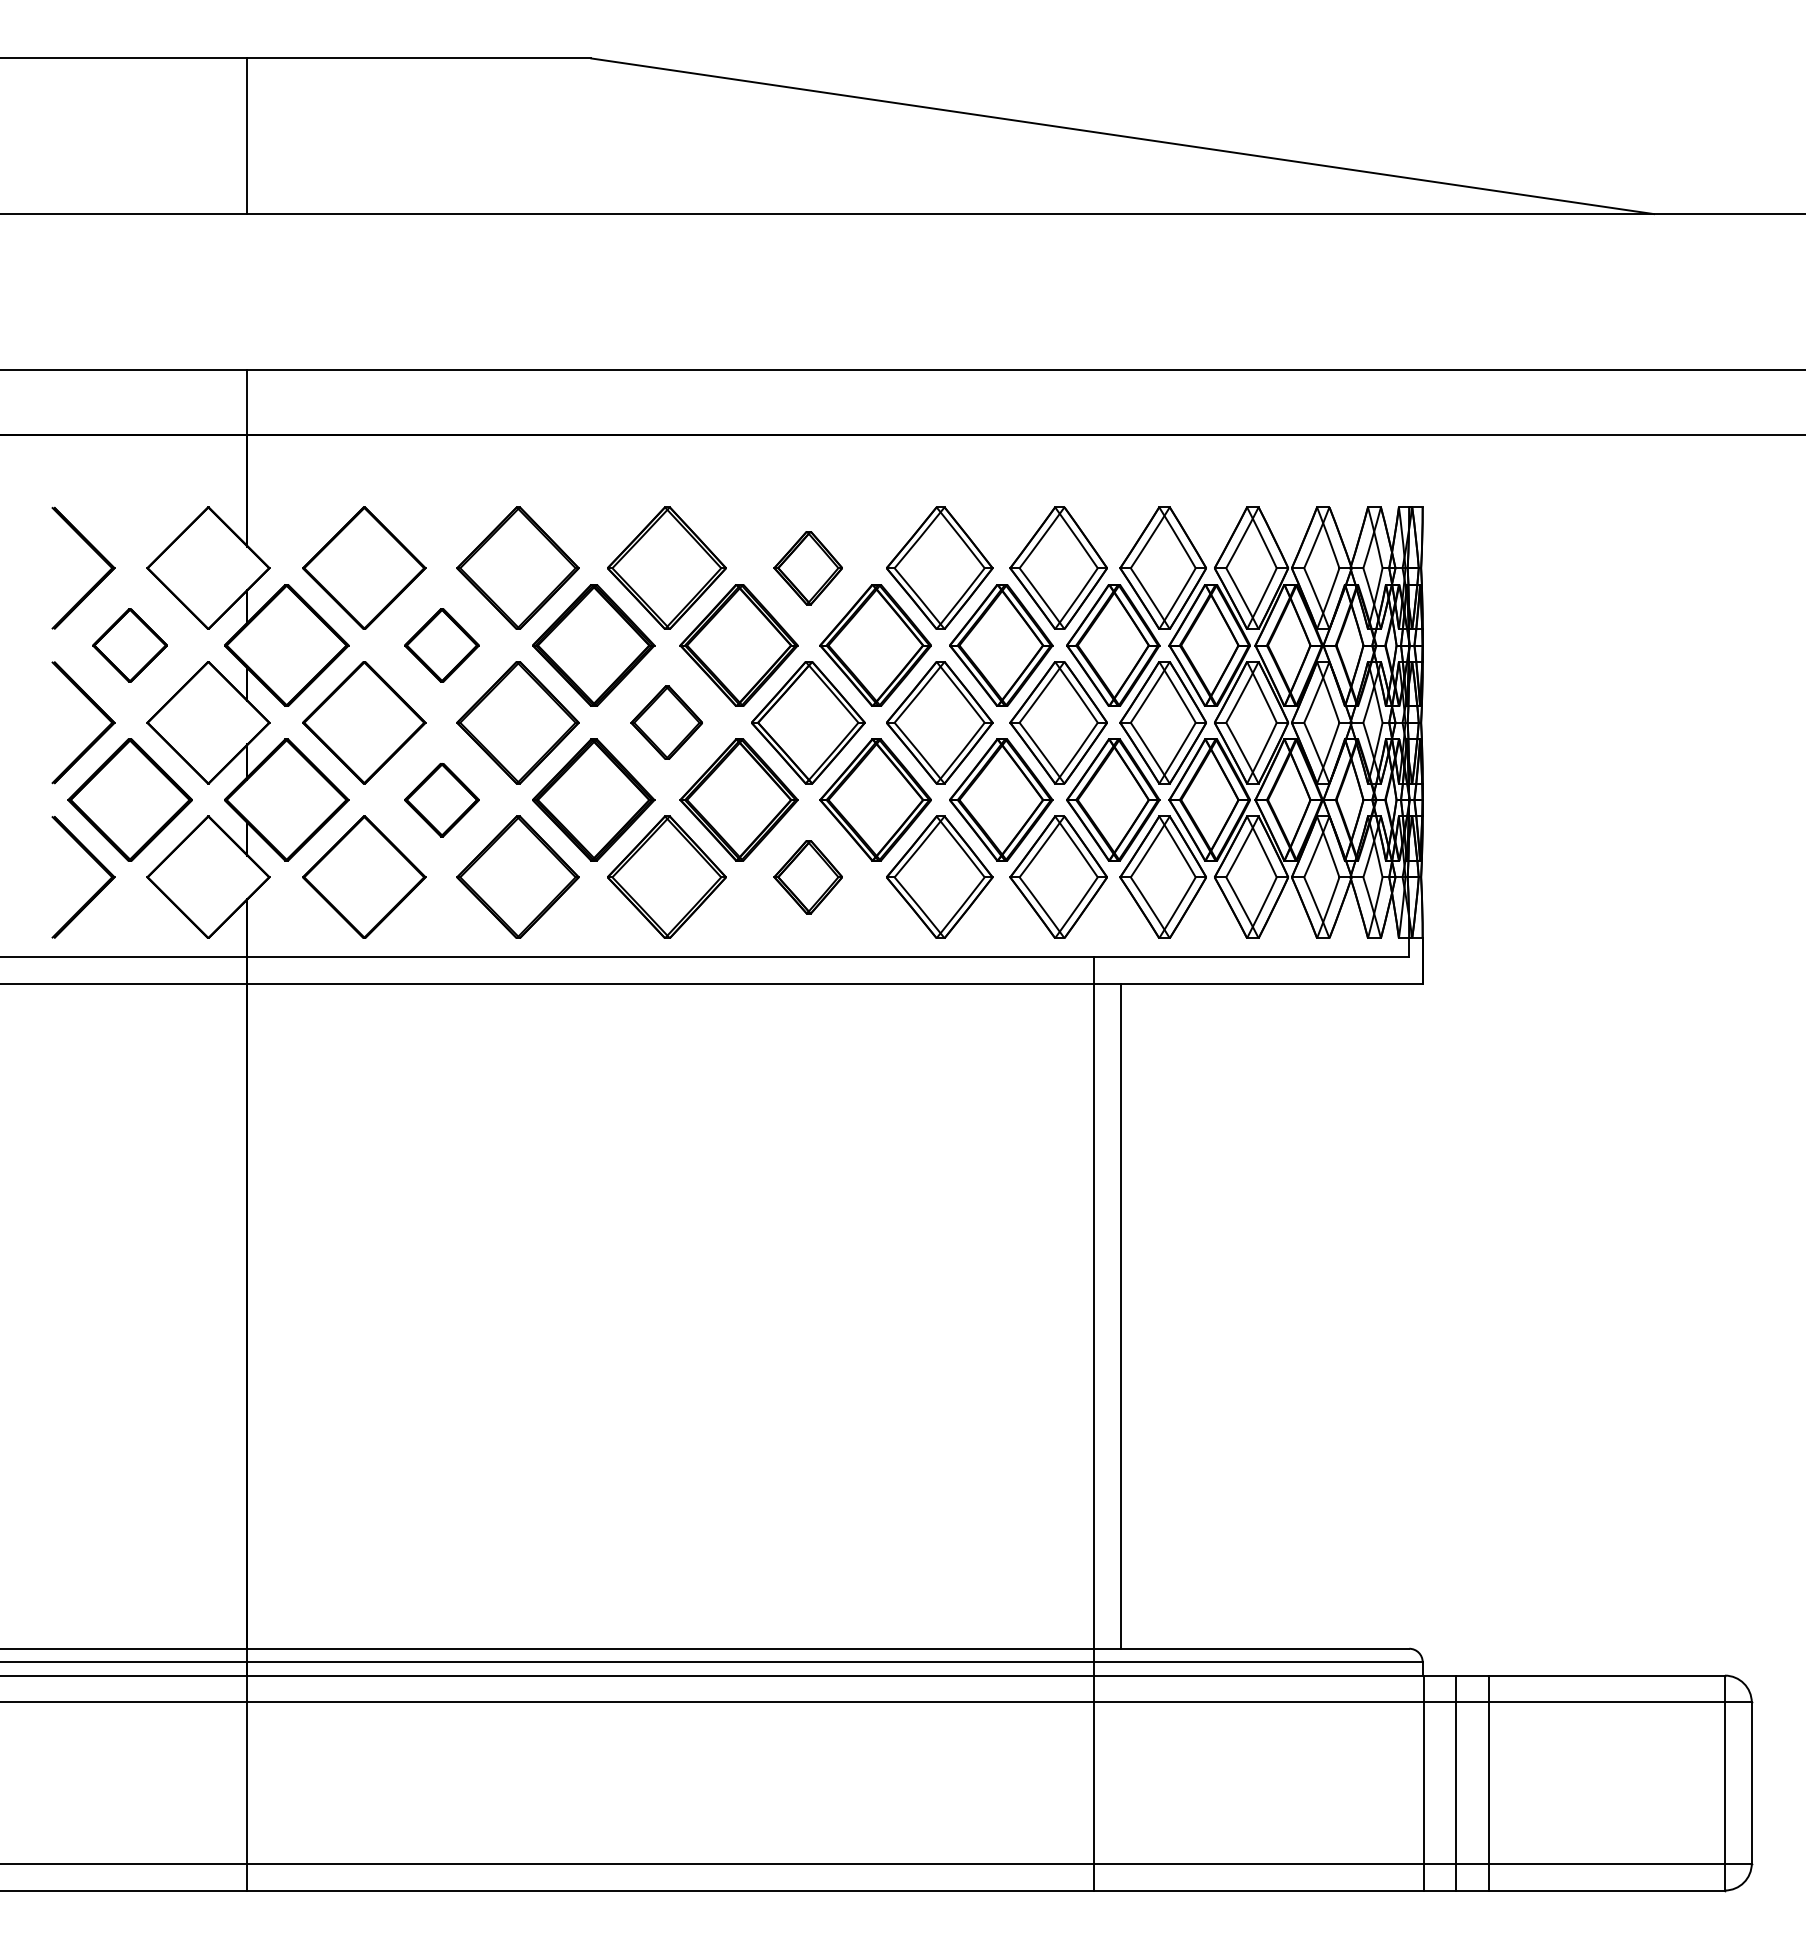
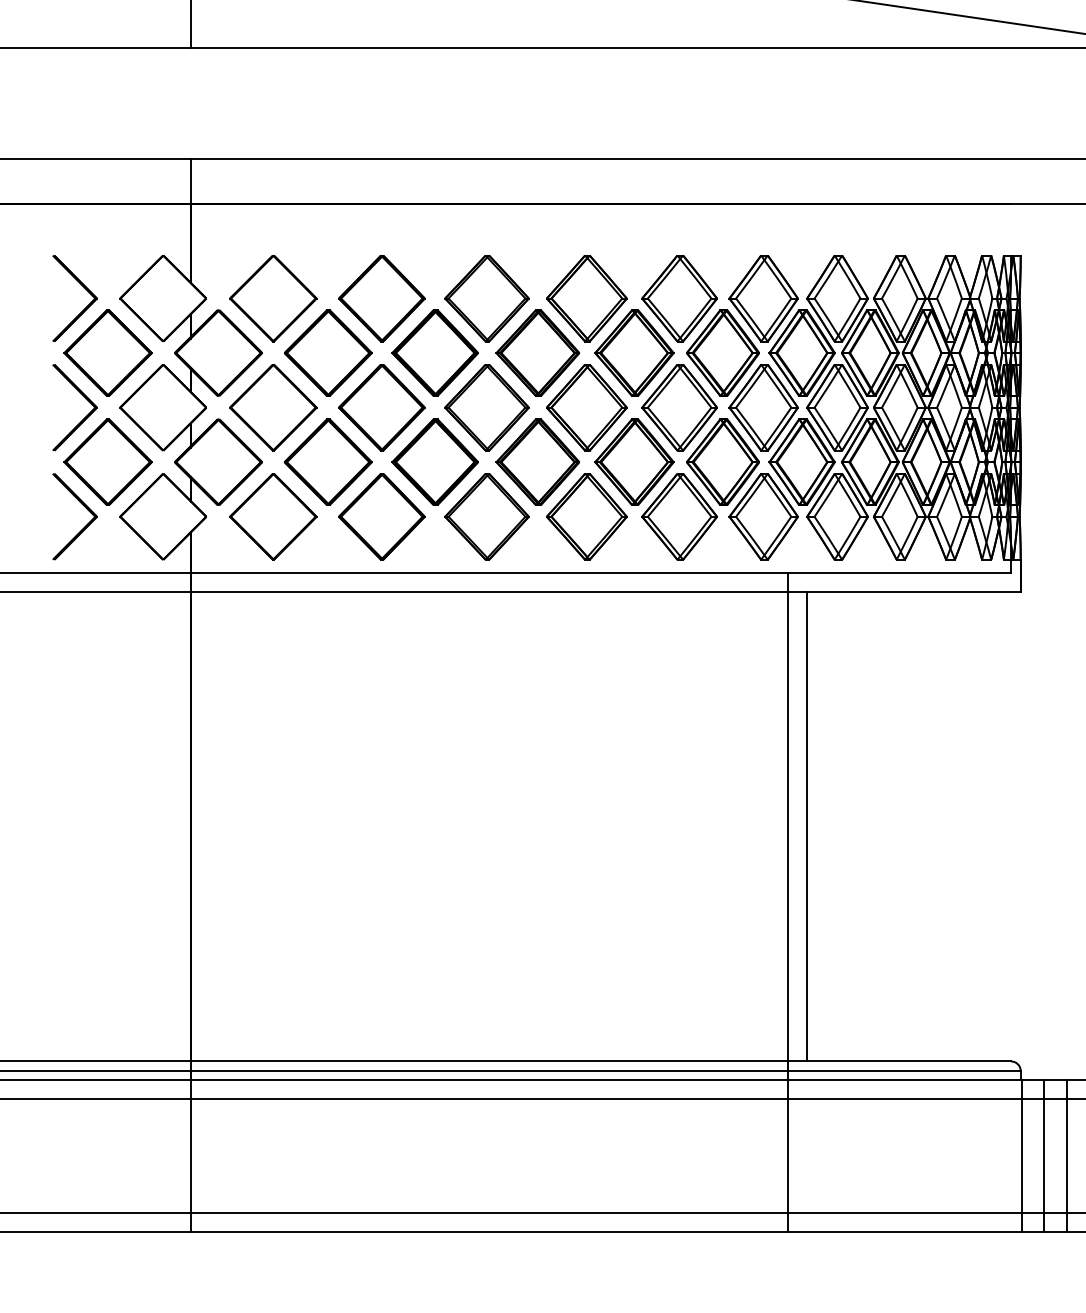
part: (808, 567) -> (587, 298), size x1.67
part: (129, 645) -> (107, 353), size x1.67
part: (441, 645) -> (327, 353), size x1.67
part: (666, 722) -> (486, 407), size x1.67
part: (441, 799) -> (327, 461), size x1.67
part: (808, 876) -> (587, 516), size x1.67

